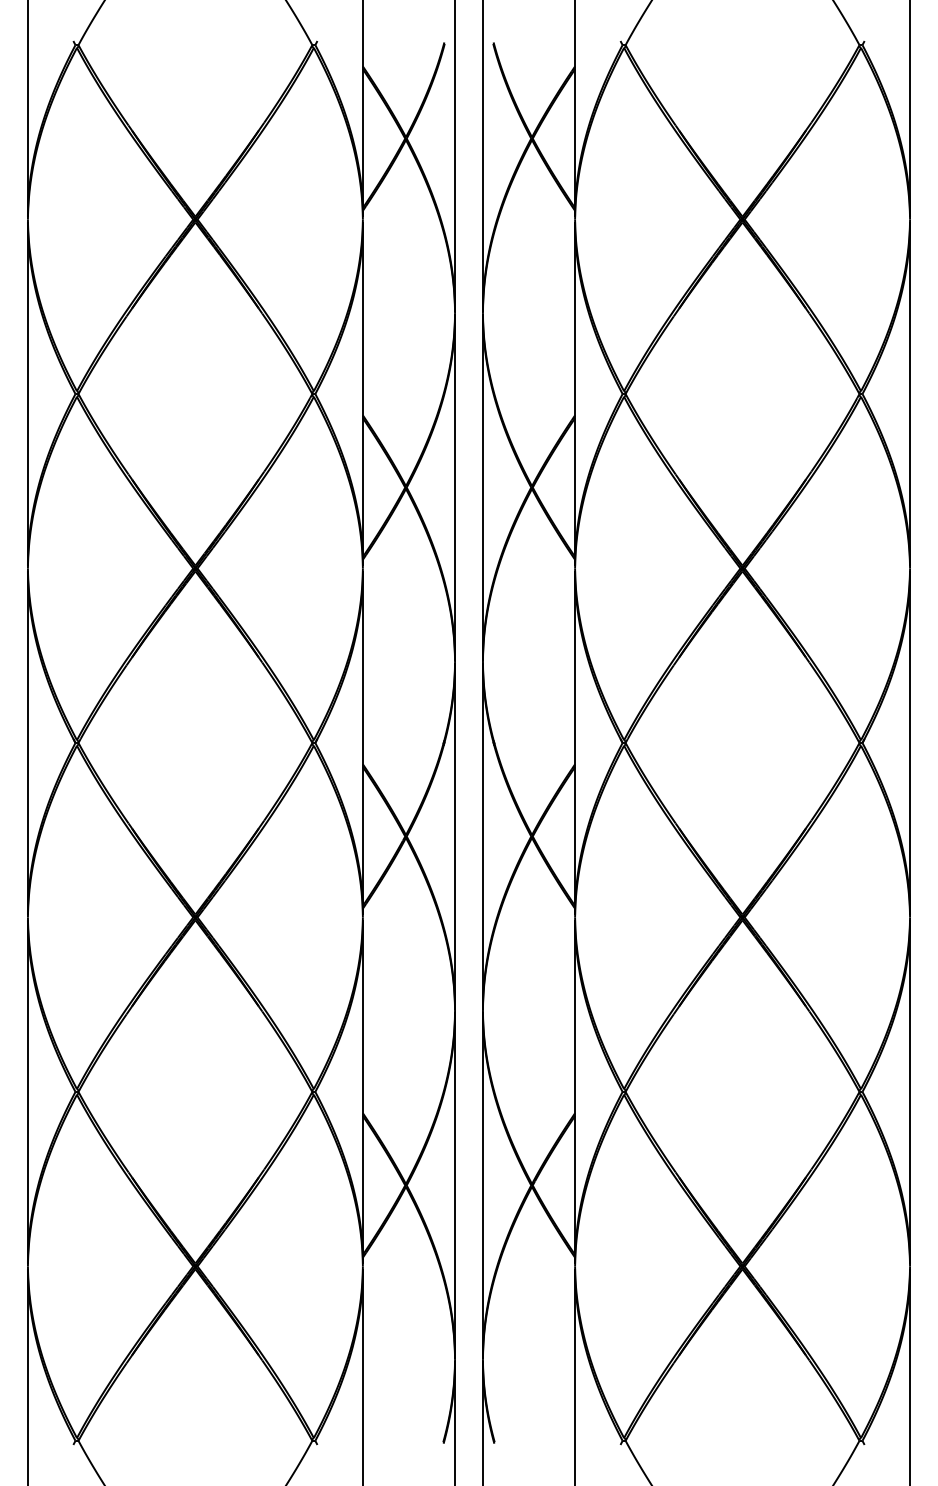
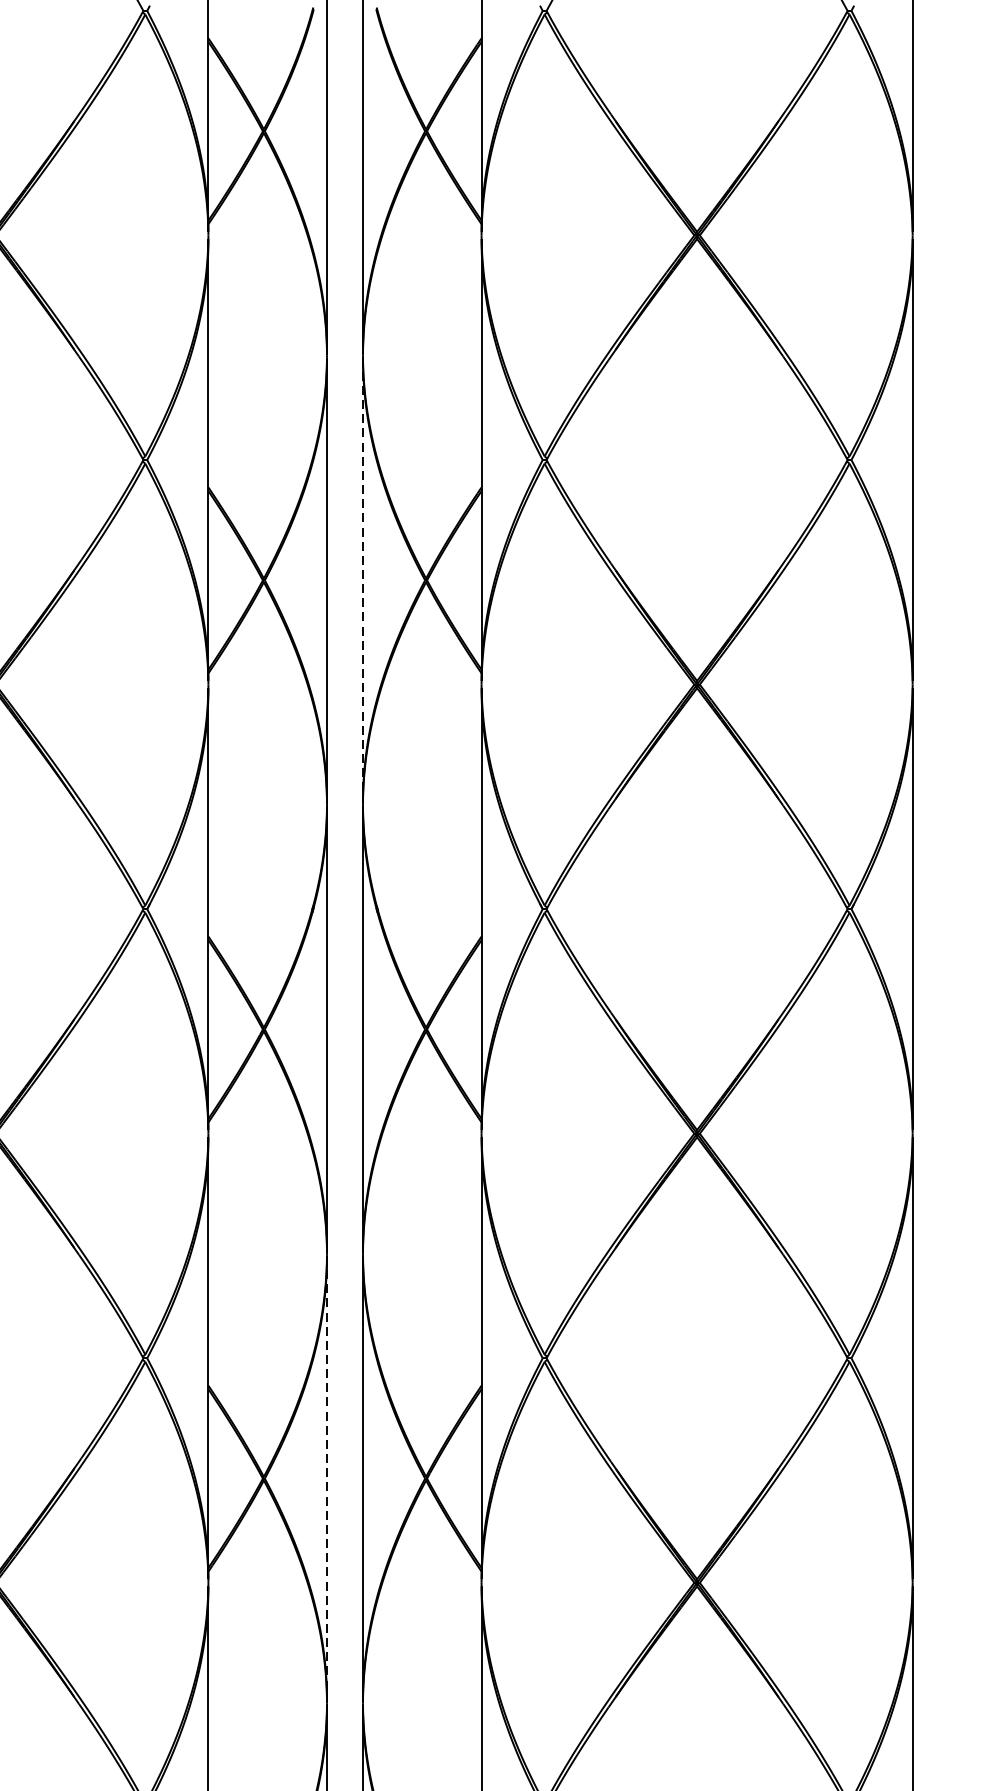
line: (482, 488) -> (362, 581), solid -> dashed
line: (455, 1185) -> (327, 1478), solid -> dashed

